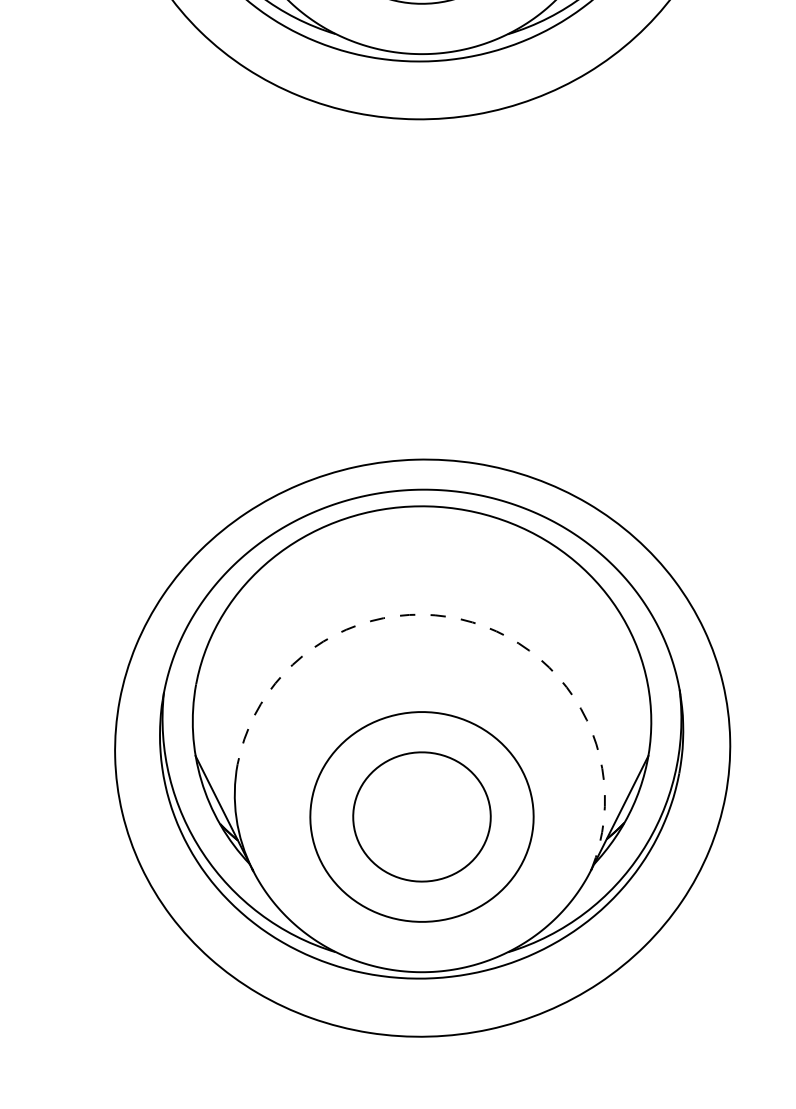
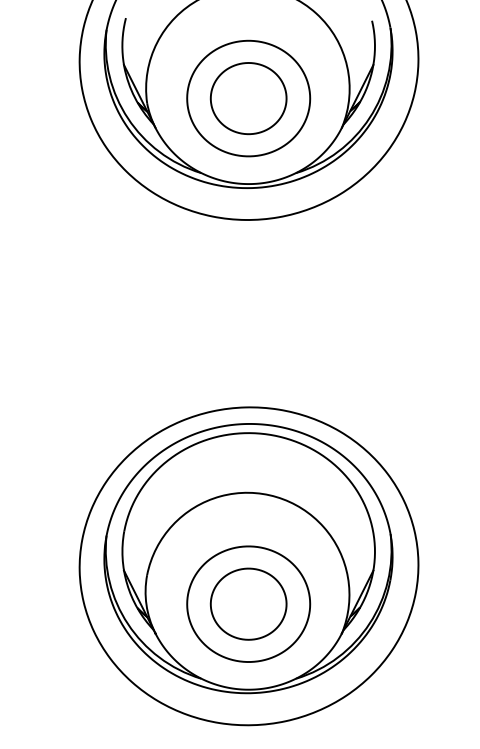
arc: (472, 623) -> (276, 497), dashed -> solid

